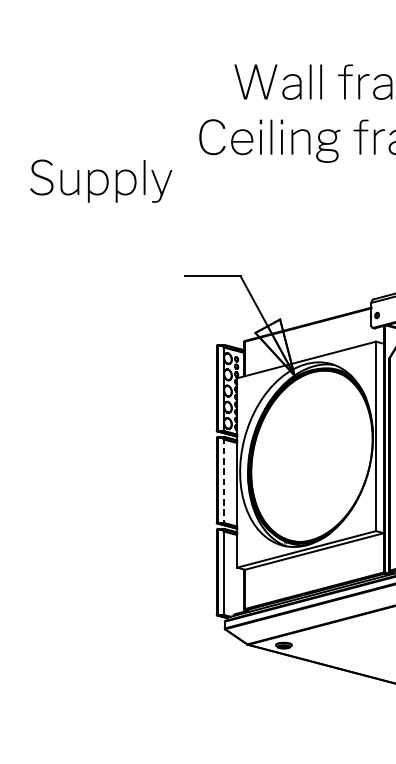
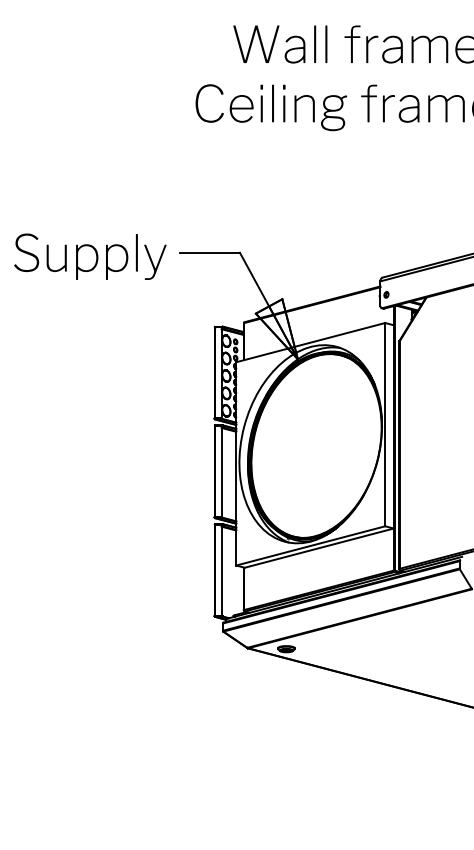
text: (101, 180) -> (90, 256), moved
line: (223, 480) -> (221, 471), dashed -> solid

